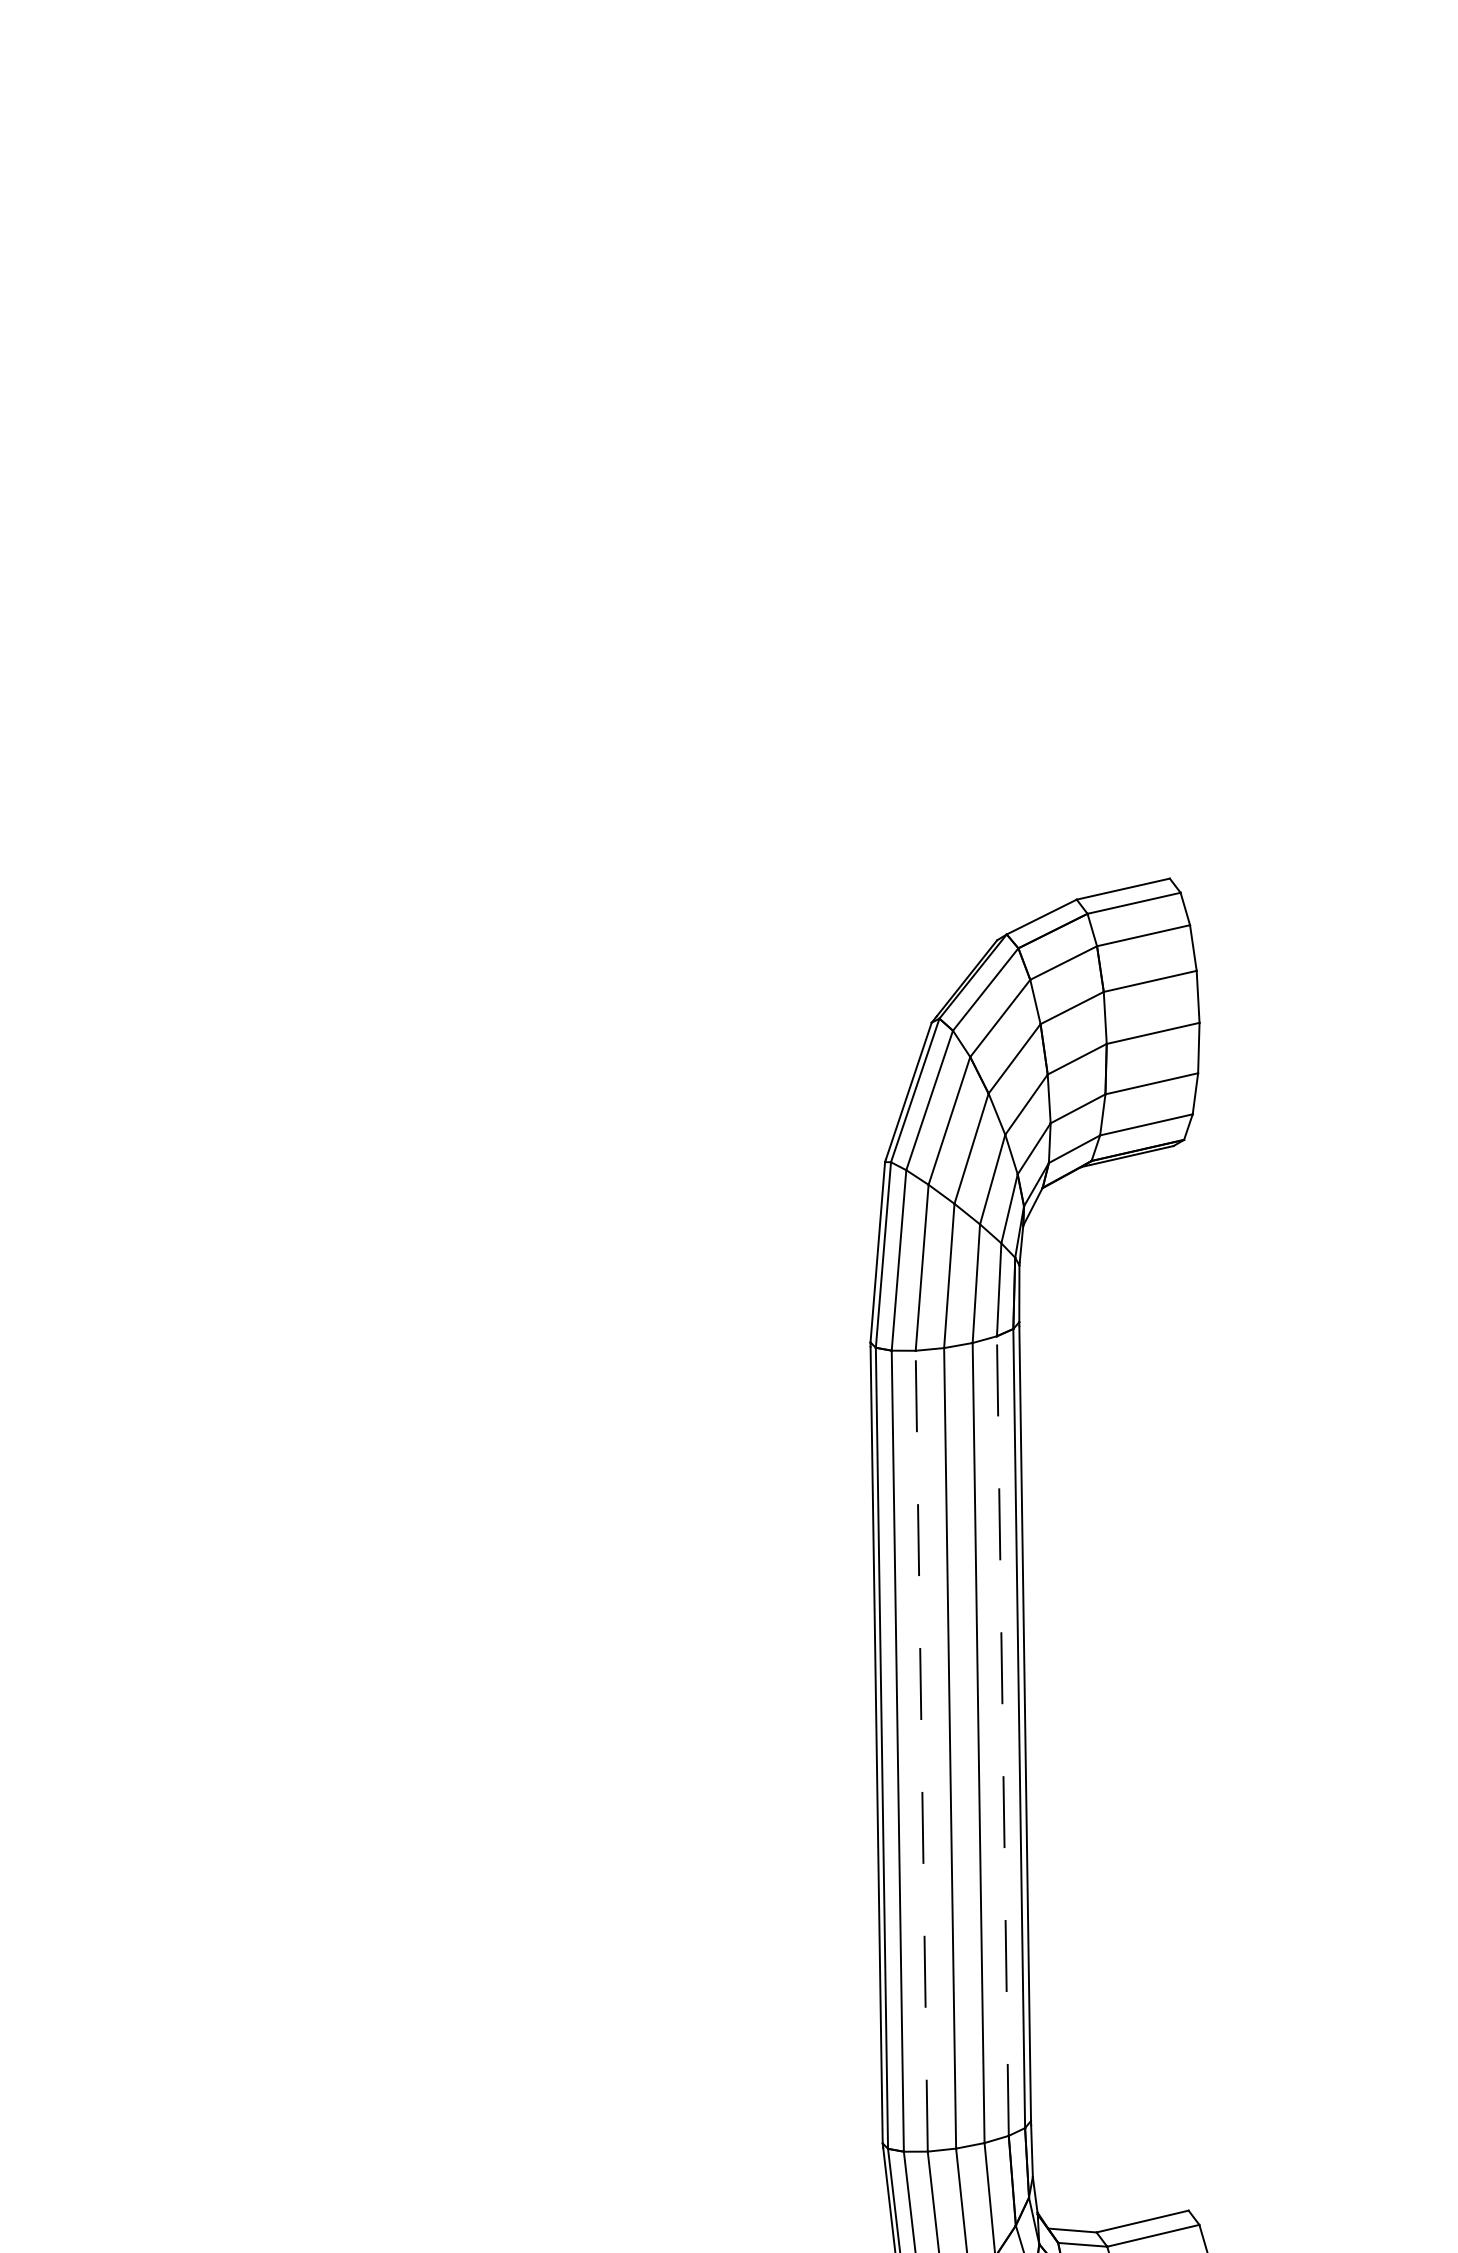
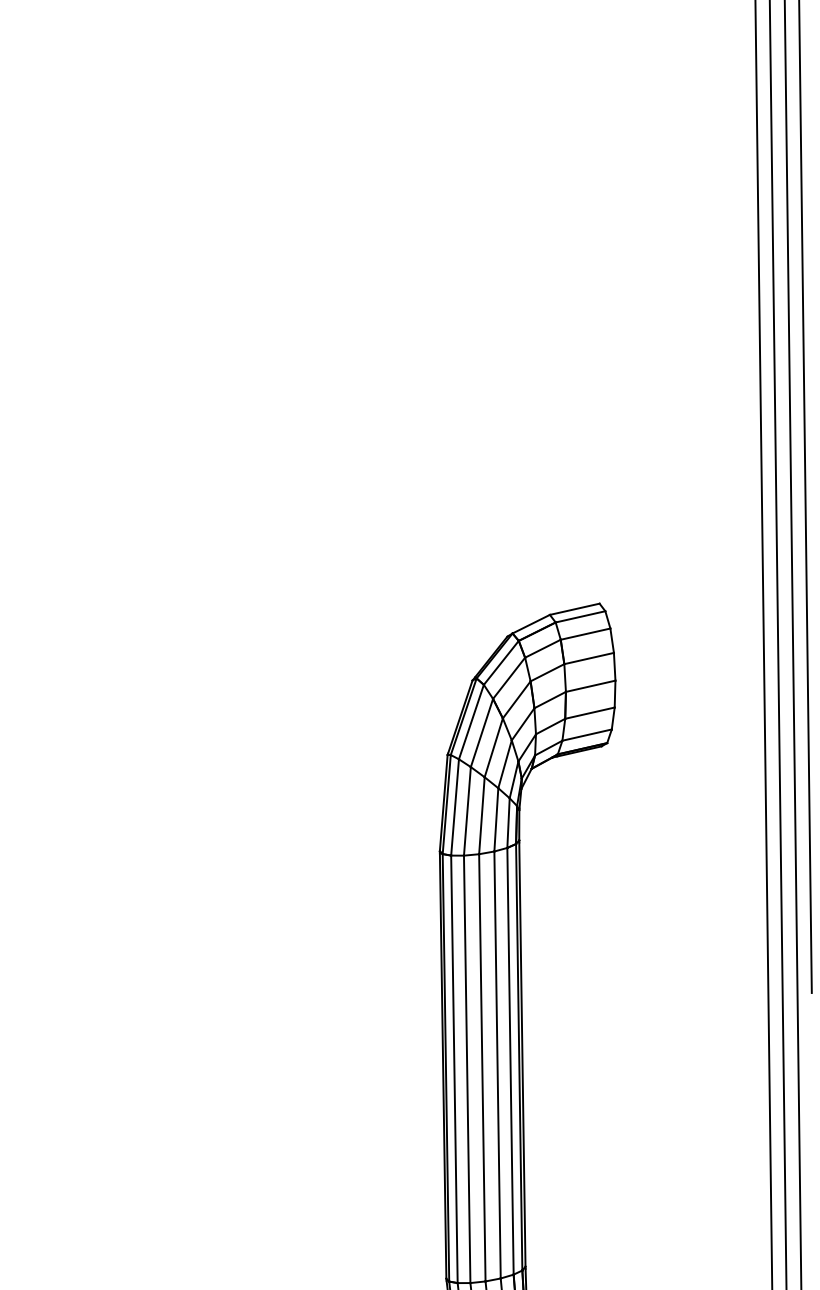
line: (1002, 1734) -> (510, 1060), dashed -> solid
line: (922, 1751) -> (467, 1069), dashed -> solid

